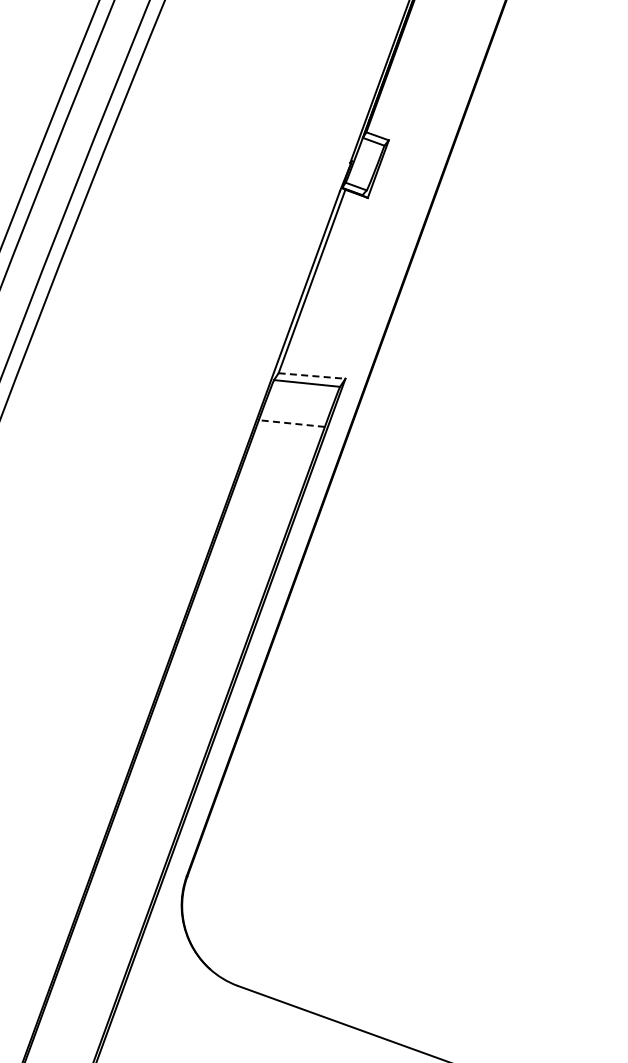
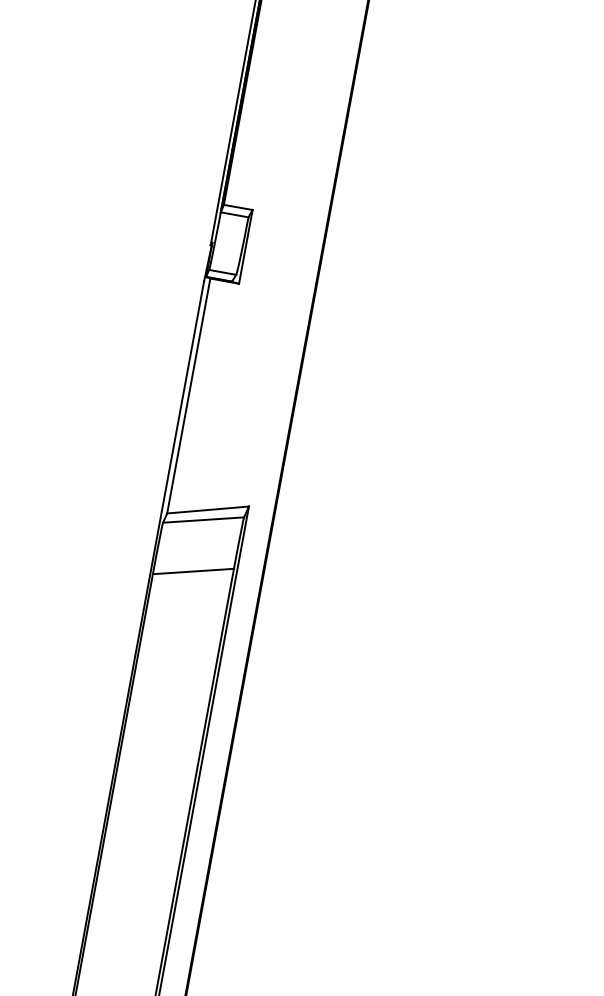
line: (312, 376) -> (208, 510), dashed -> solid
line: (291, 423) -> (192, 571), dashed -> solid

